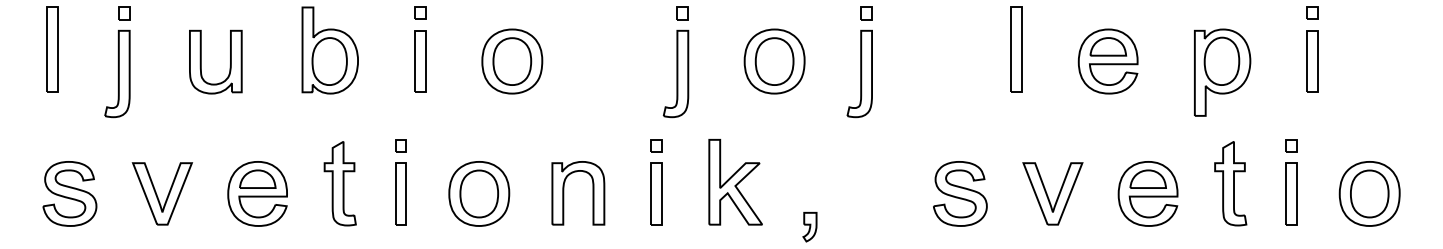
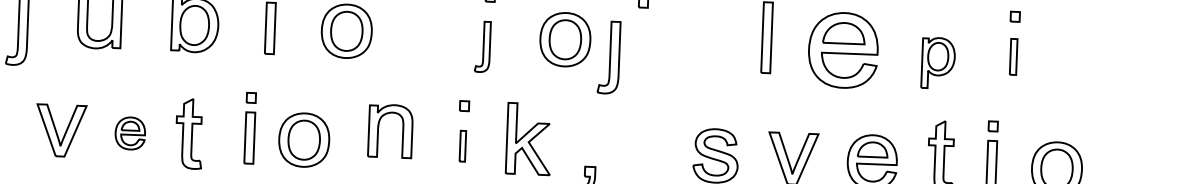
part: (1107, 61) -> (842, 50), size x1.4
part: (1312, 61) -> (1013, 56), size x0.7
part: (1222, 72) -> (938, 63), size x0.7
part: (675, 73) -> (482, 46), size x0.7
part: (859, 73) -> (608, 57), moved
part: (339, 183) -> (188, 133), moved
part: (161, 193) -> (60, 130), moved
part: (257, 193) -> (130, 133), size x0.6
part: (479, 193) -> (304, 139), moved
part: (564, 193) -> (379, 130), moved
part: (656, 193) -> (462, 145), size x0.6

